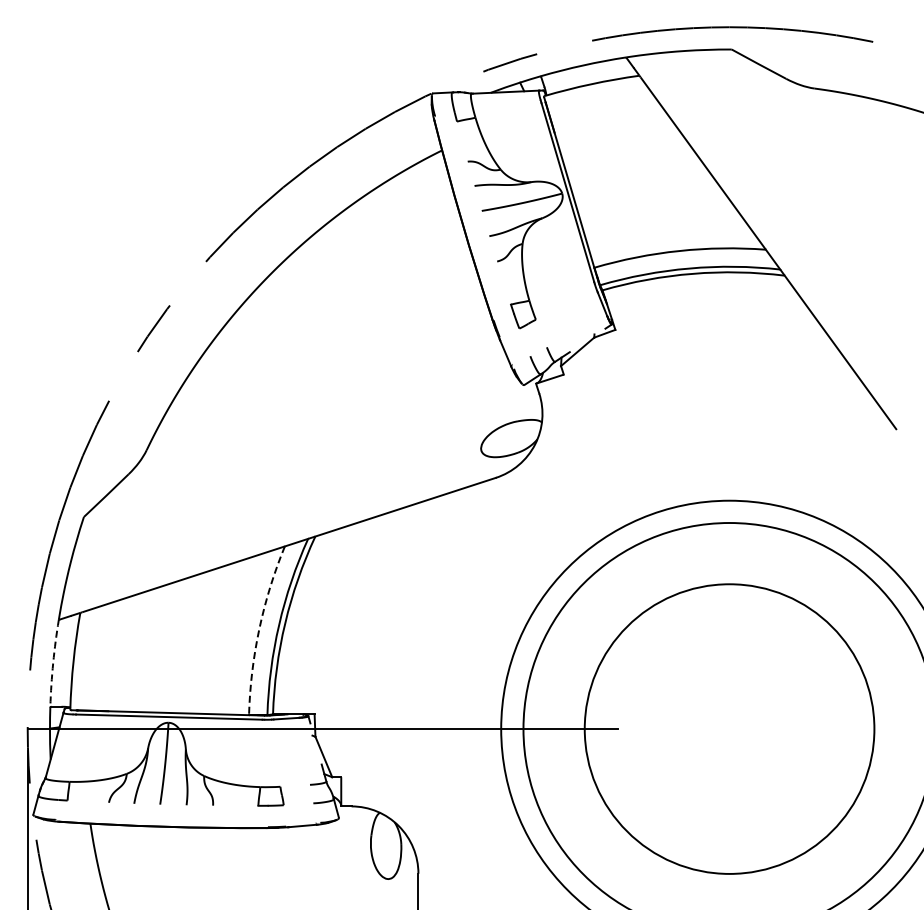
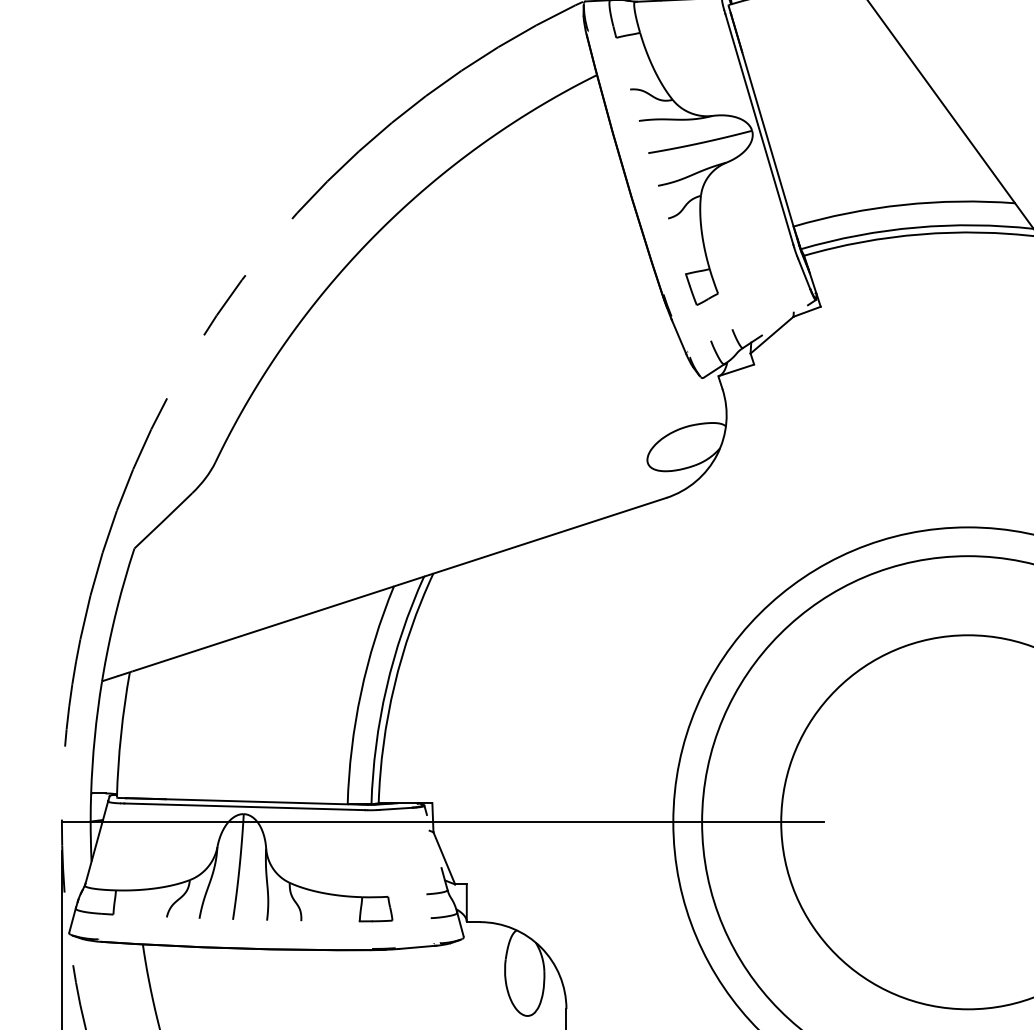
arc: (259, 629) -> (361, 693), dashed -> solid
arc: (53, 663) -> (95, 737), dashed -> solid

